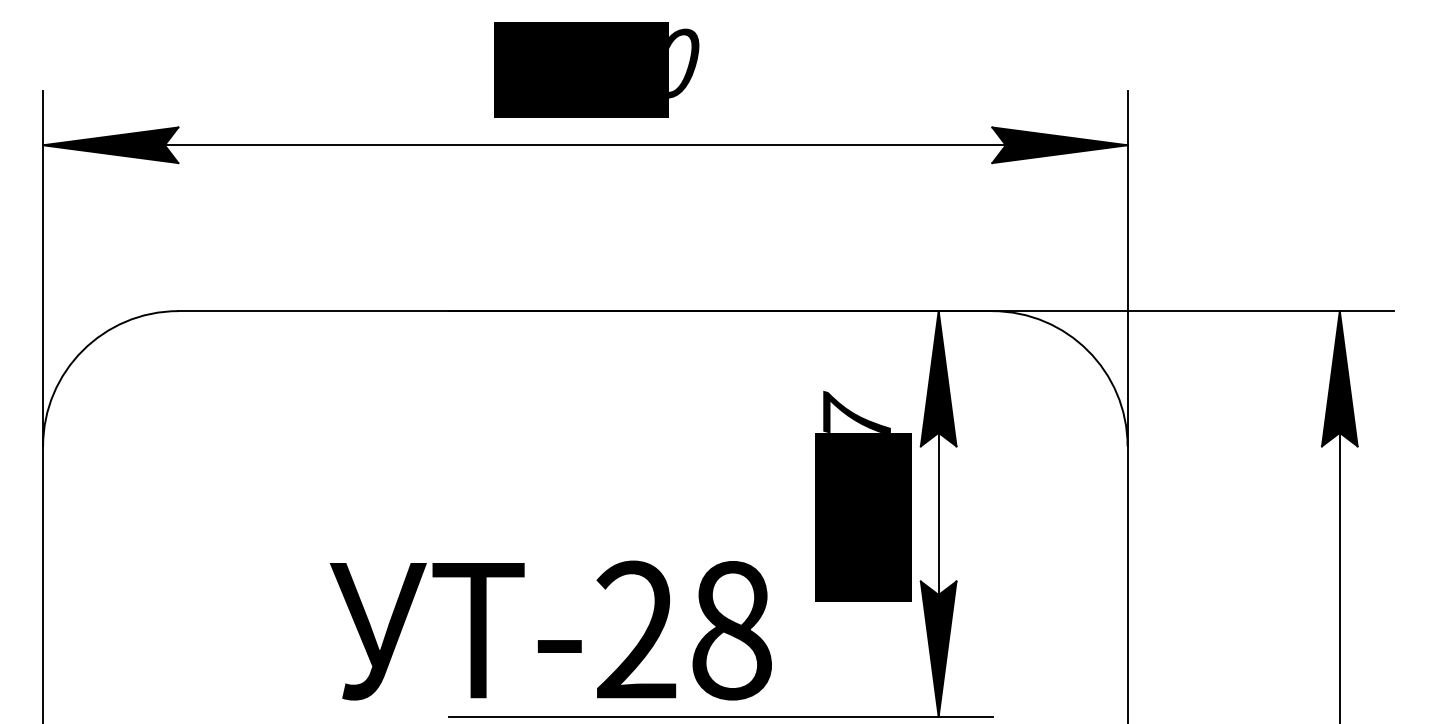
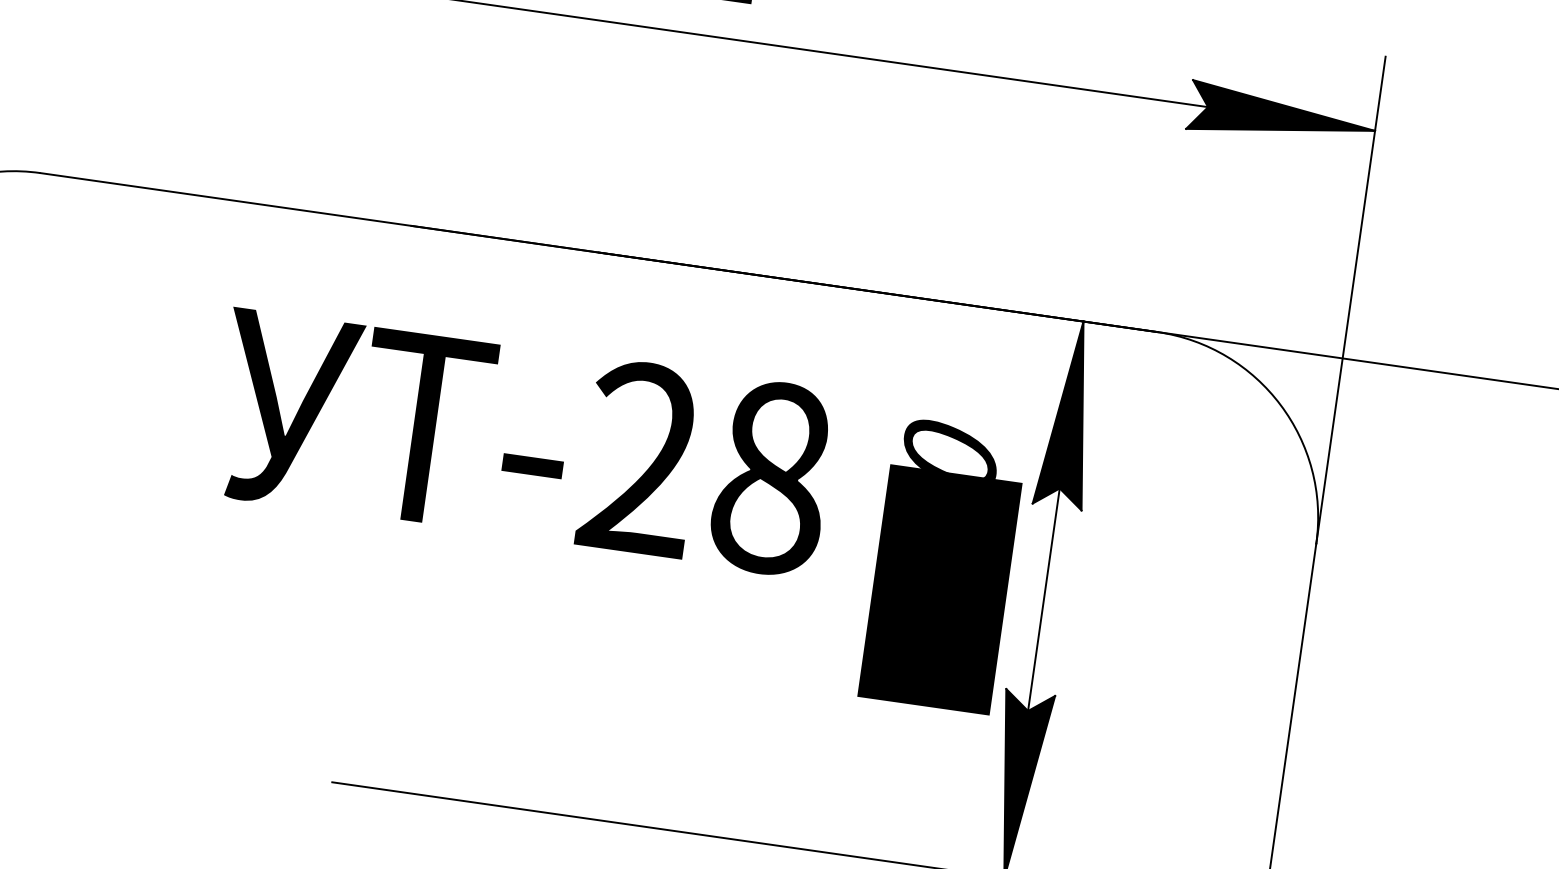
text: (856, 411) -> (951, 443), 1137 -> 1500
text: (550, 630) -> (523, 442), moved

